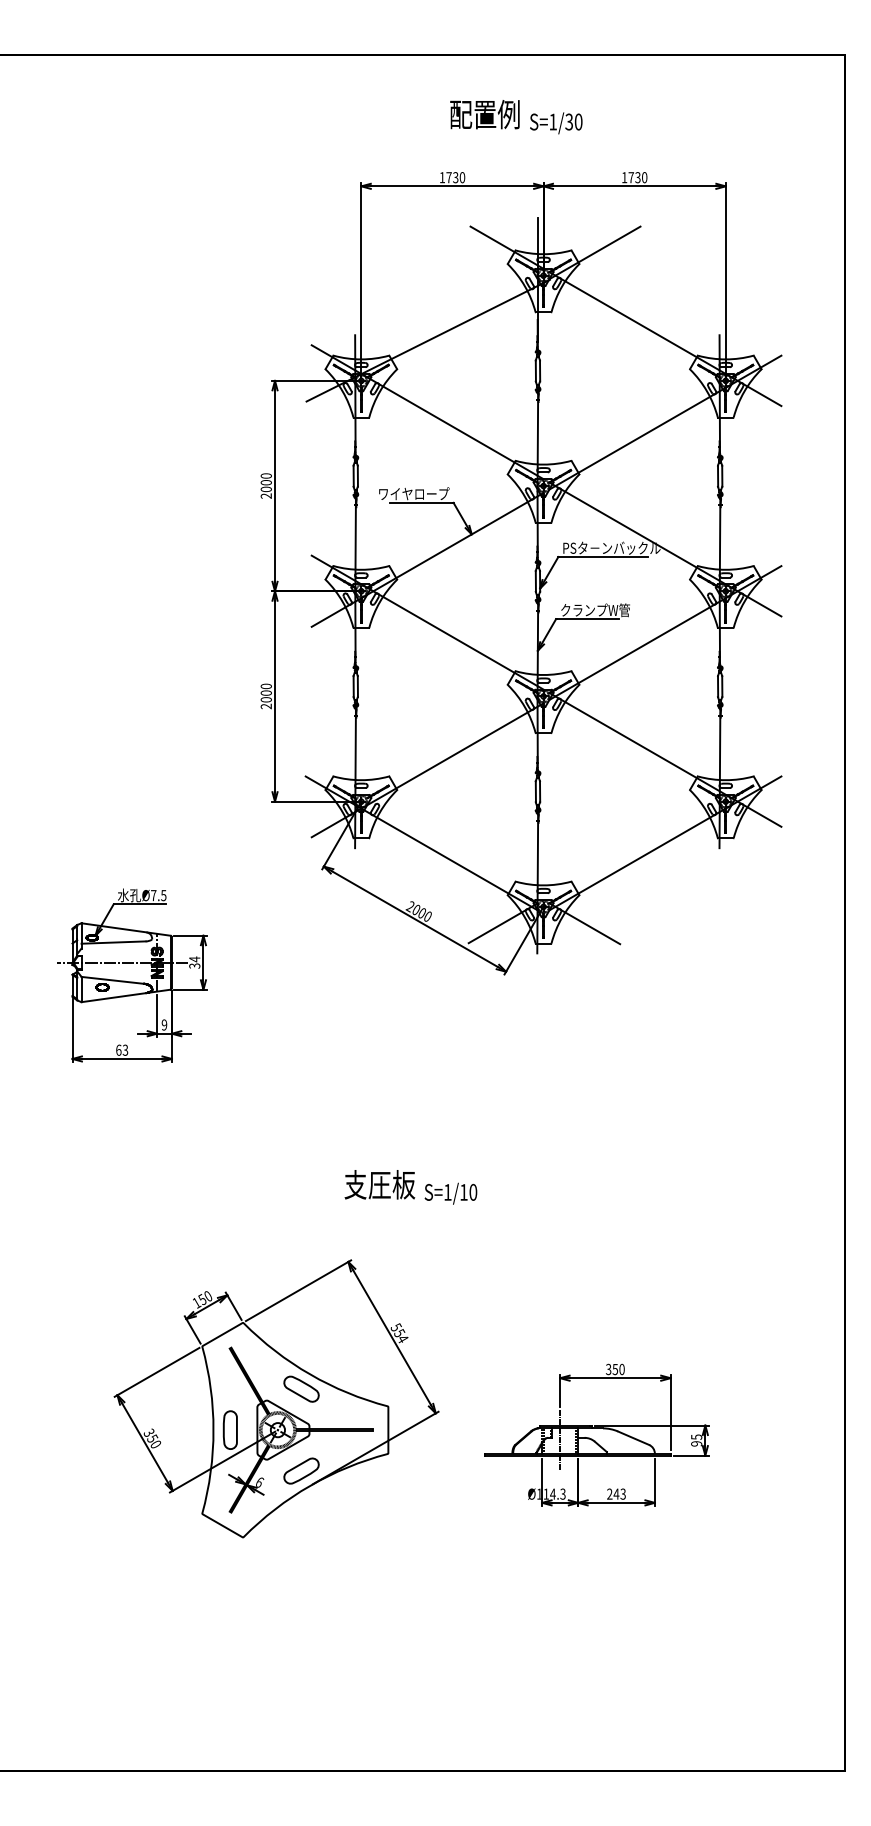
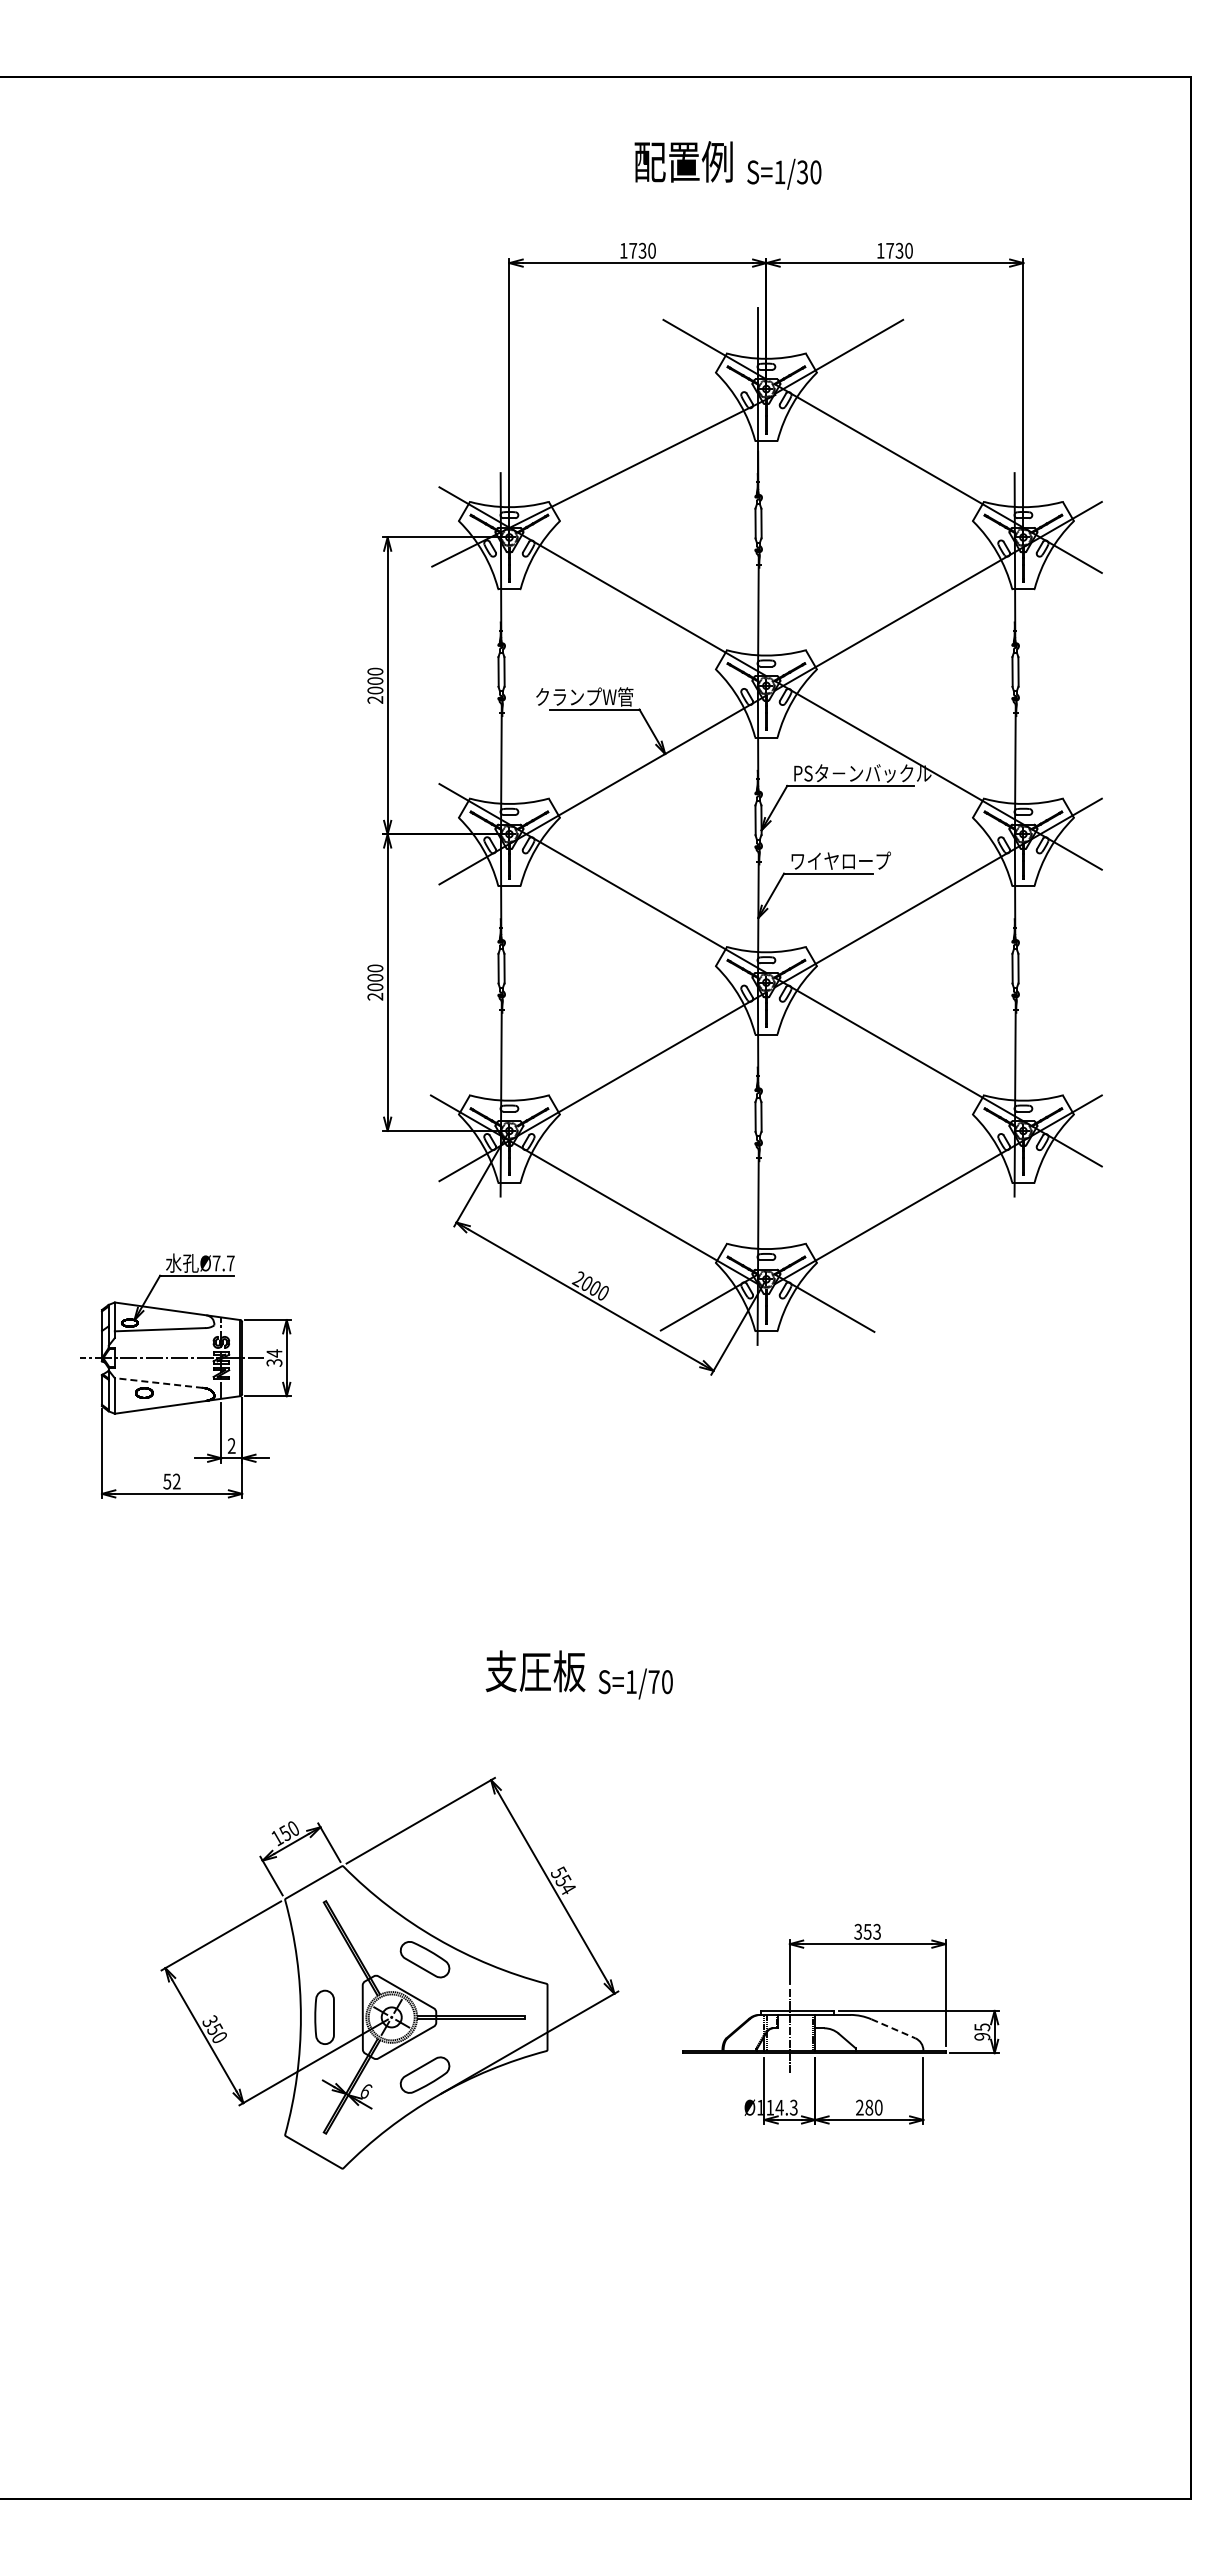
text: (413, 493) -> (583, 696), ワイヤロープ -> クランプW管
text: (596, 609) -> (840, 860), クランプW管 -> ワイヤロープ
text: (163, 895) -> (230, 1263), Ø7.5 -> Ø7.7
line: (112, 980) -> (158, 1382), solid -> dashed
text: (164, 1024) -> (231, 1445), 9 -> 2
text: (121, 1050) -> (171, 1481), 63 -> 52
text: (463, 1191) -> (653, 1681), S=1/10 -> S=1/70
text: (621, 1369) -> (876, 1931), 350 -> 353
line: (633, 1438) -> (893, 2028), solid -> dashed
text: (619, 1494) -> (873, 2107), 243 -> 280

